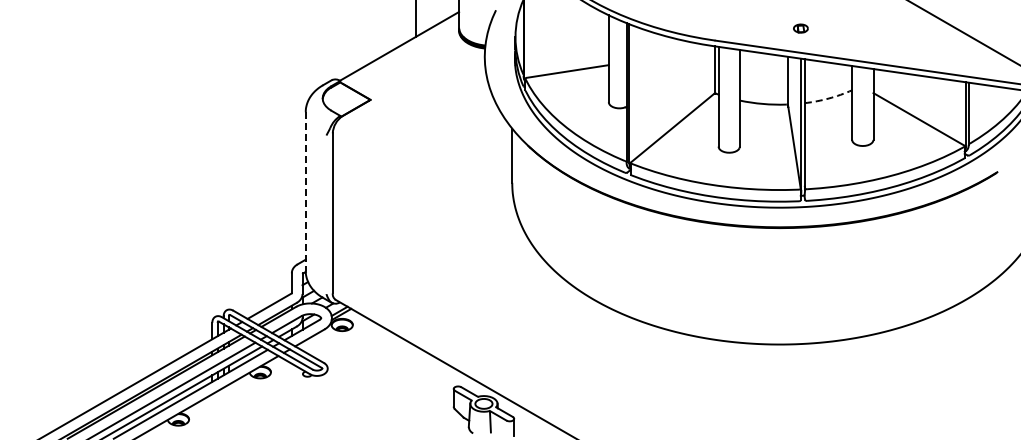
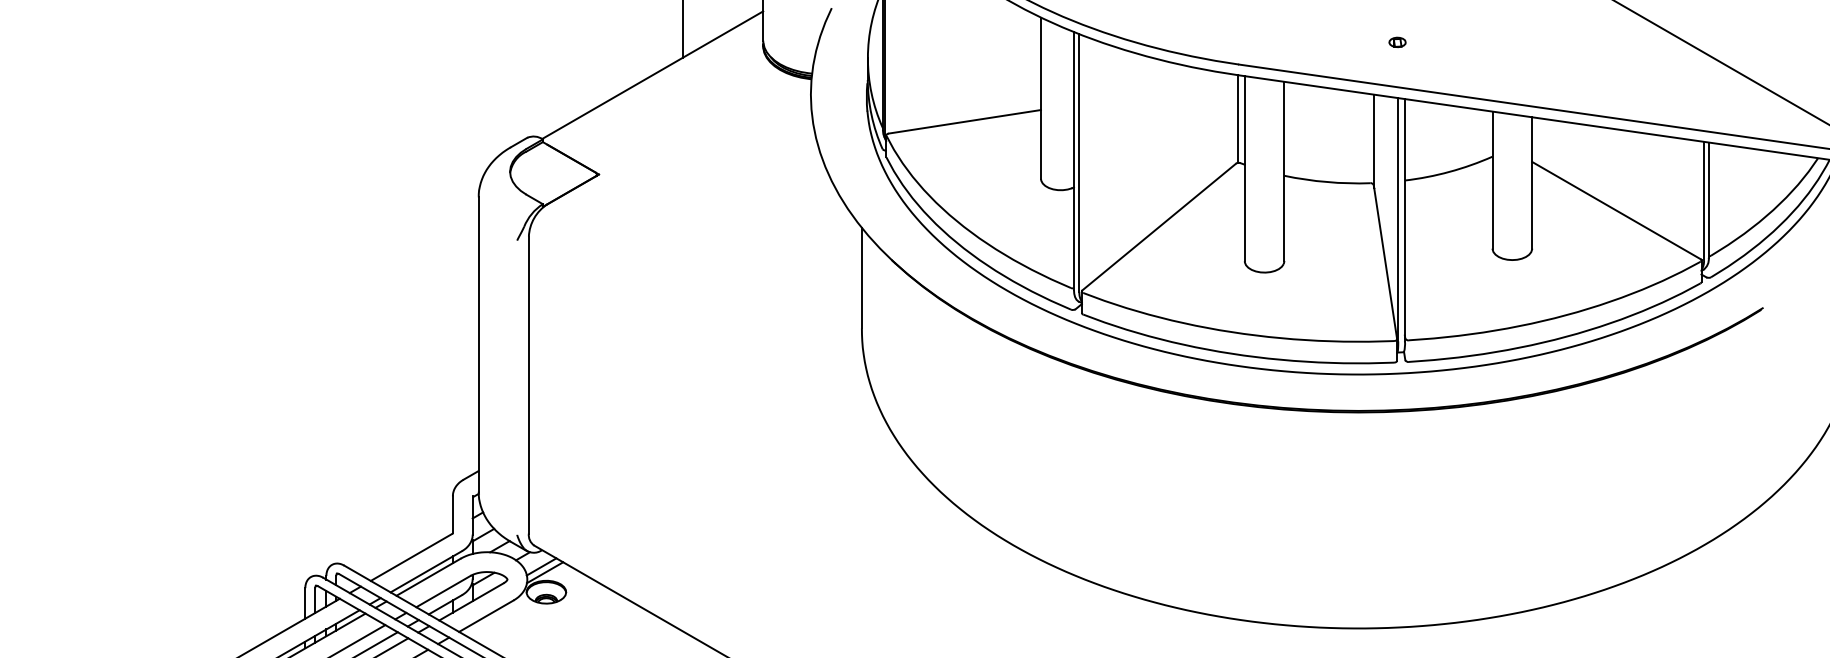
part: (800, 28) -> (1396, 42), size x0.62
arc: (828, 98) -> (1448, 171), dashed -> solid
line: (305, 192) -> (478, 346), dashed -> solid

